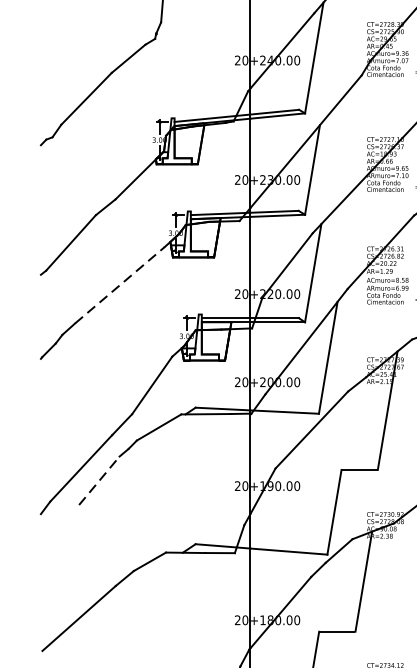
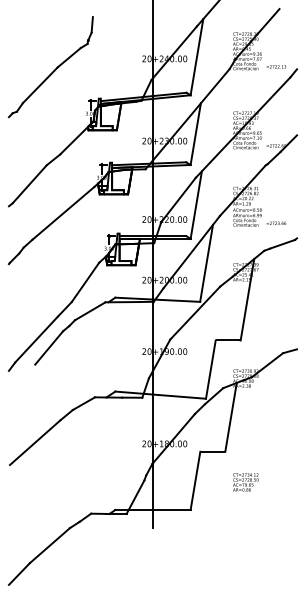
line: (120, 285) -> (63, 213), dashed -> solid
line: (99, 480) -> (49, 347), dashed -> solid

